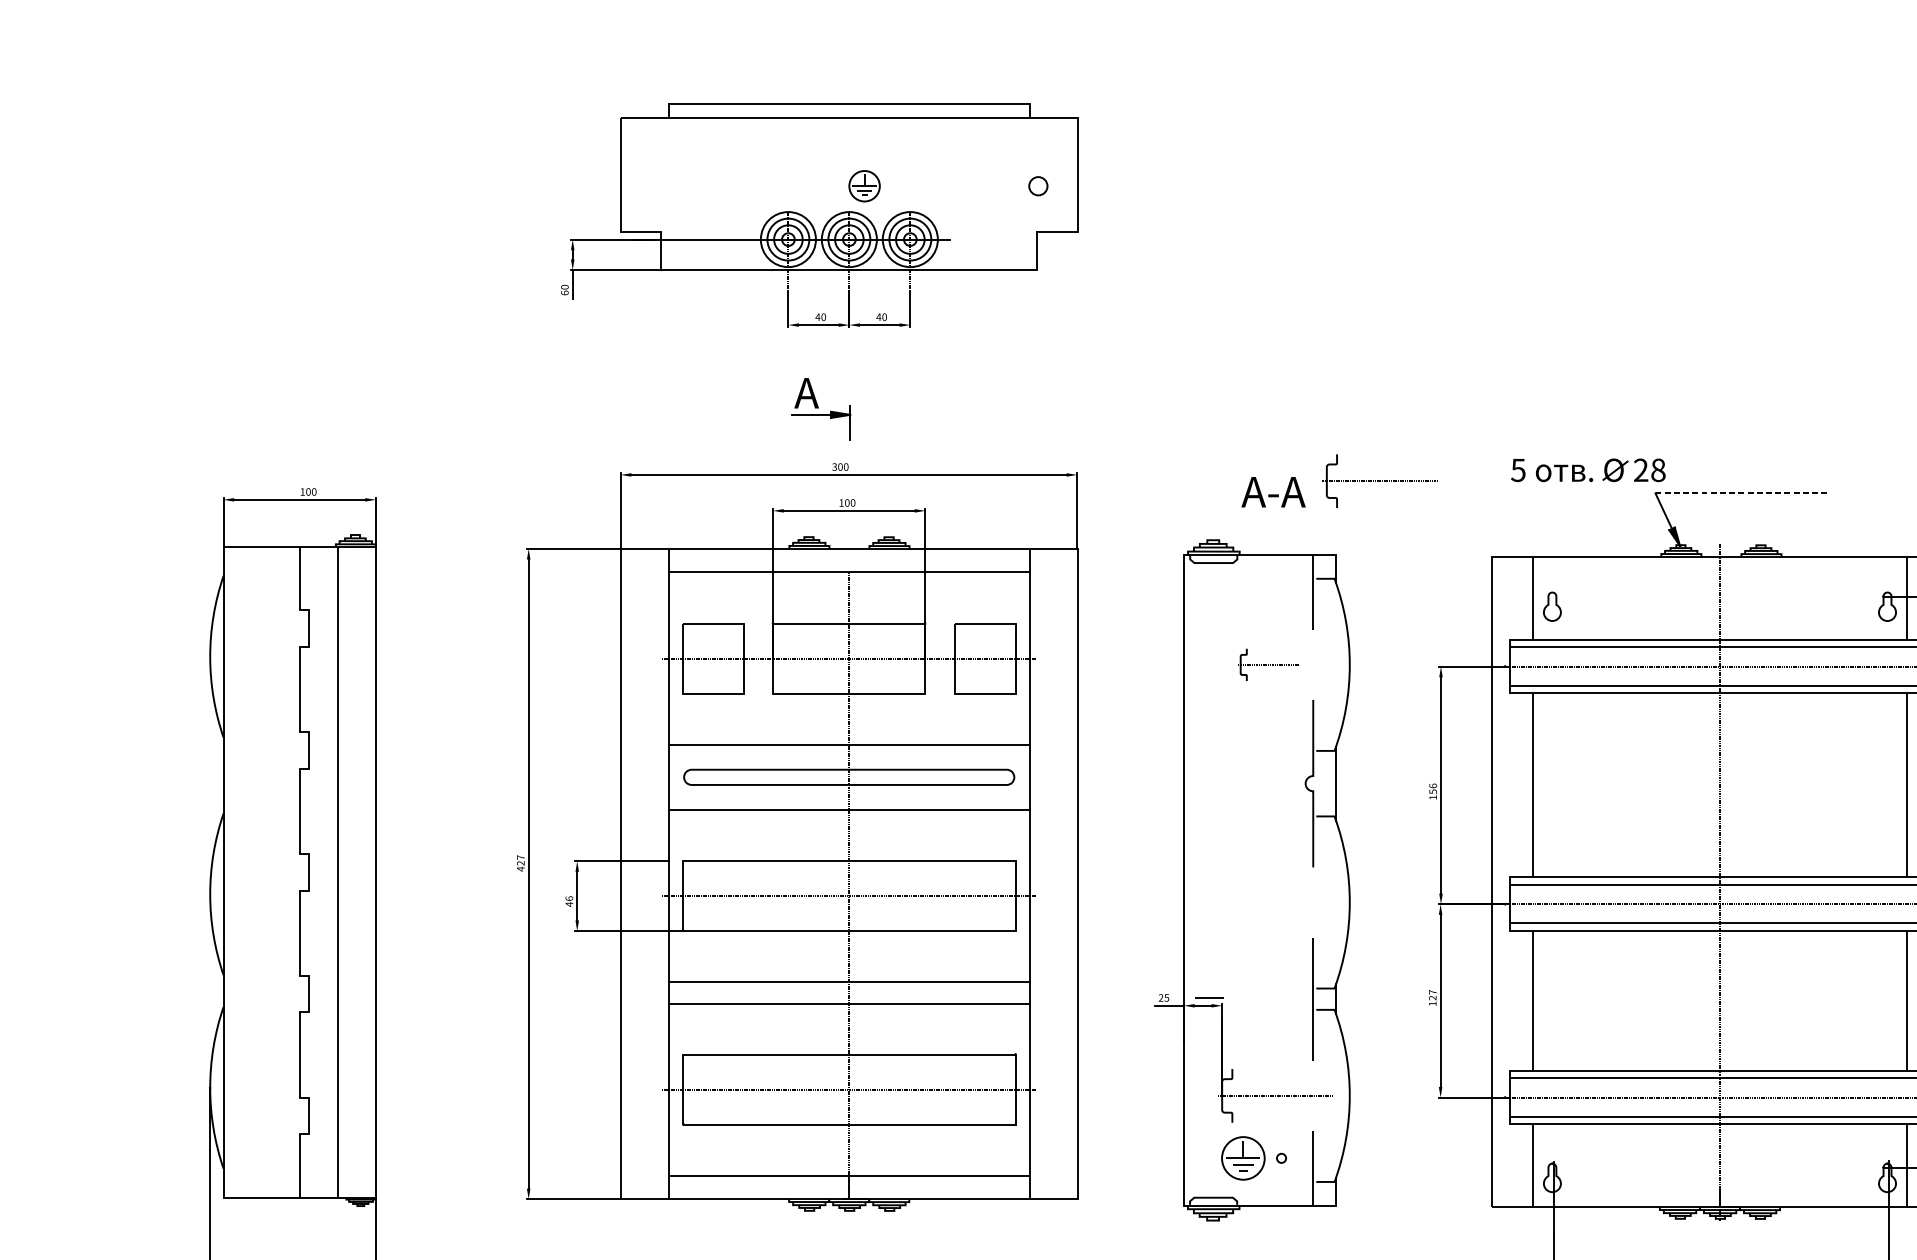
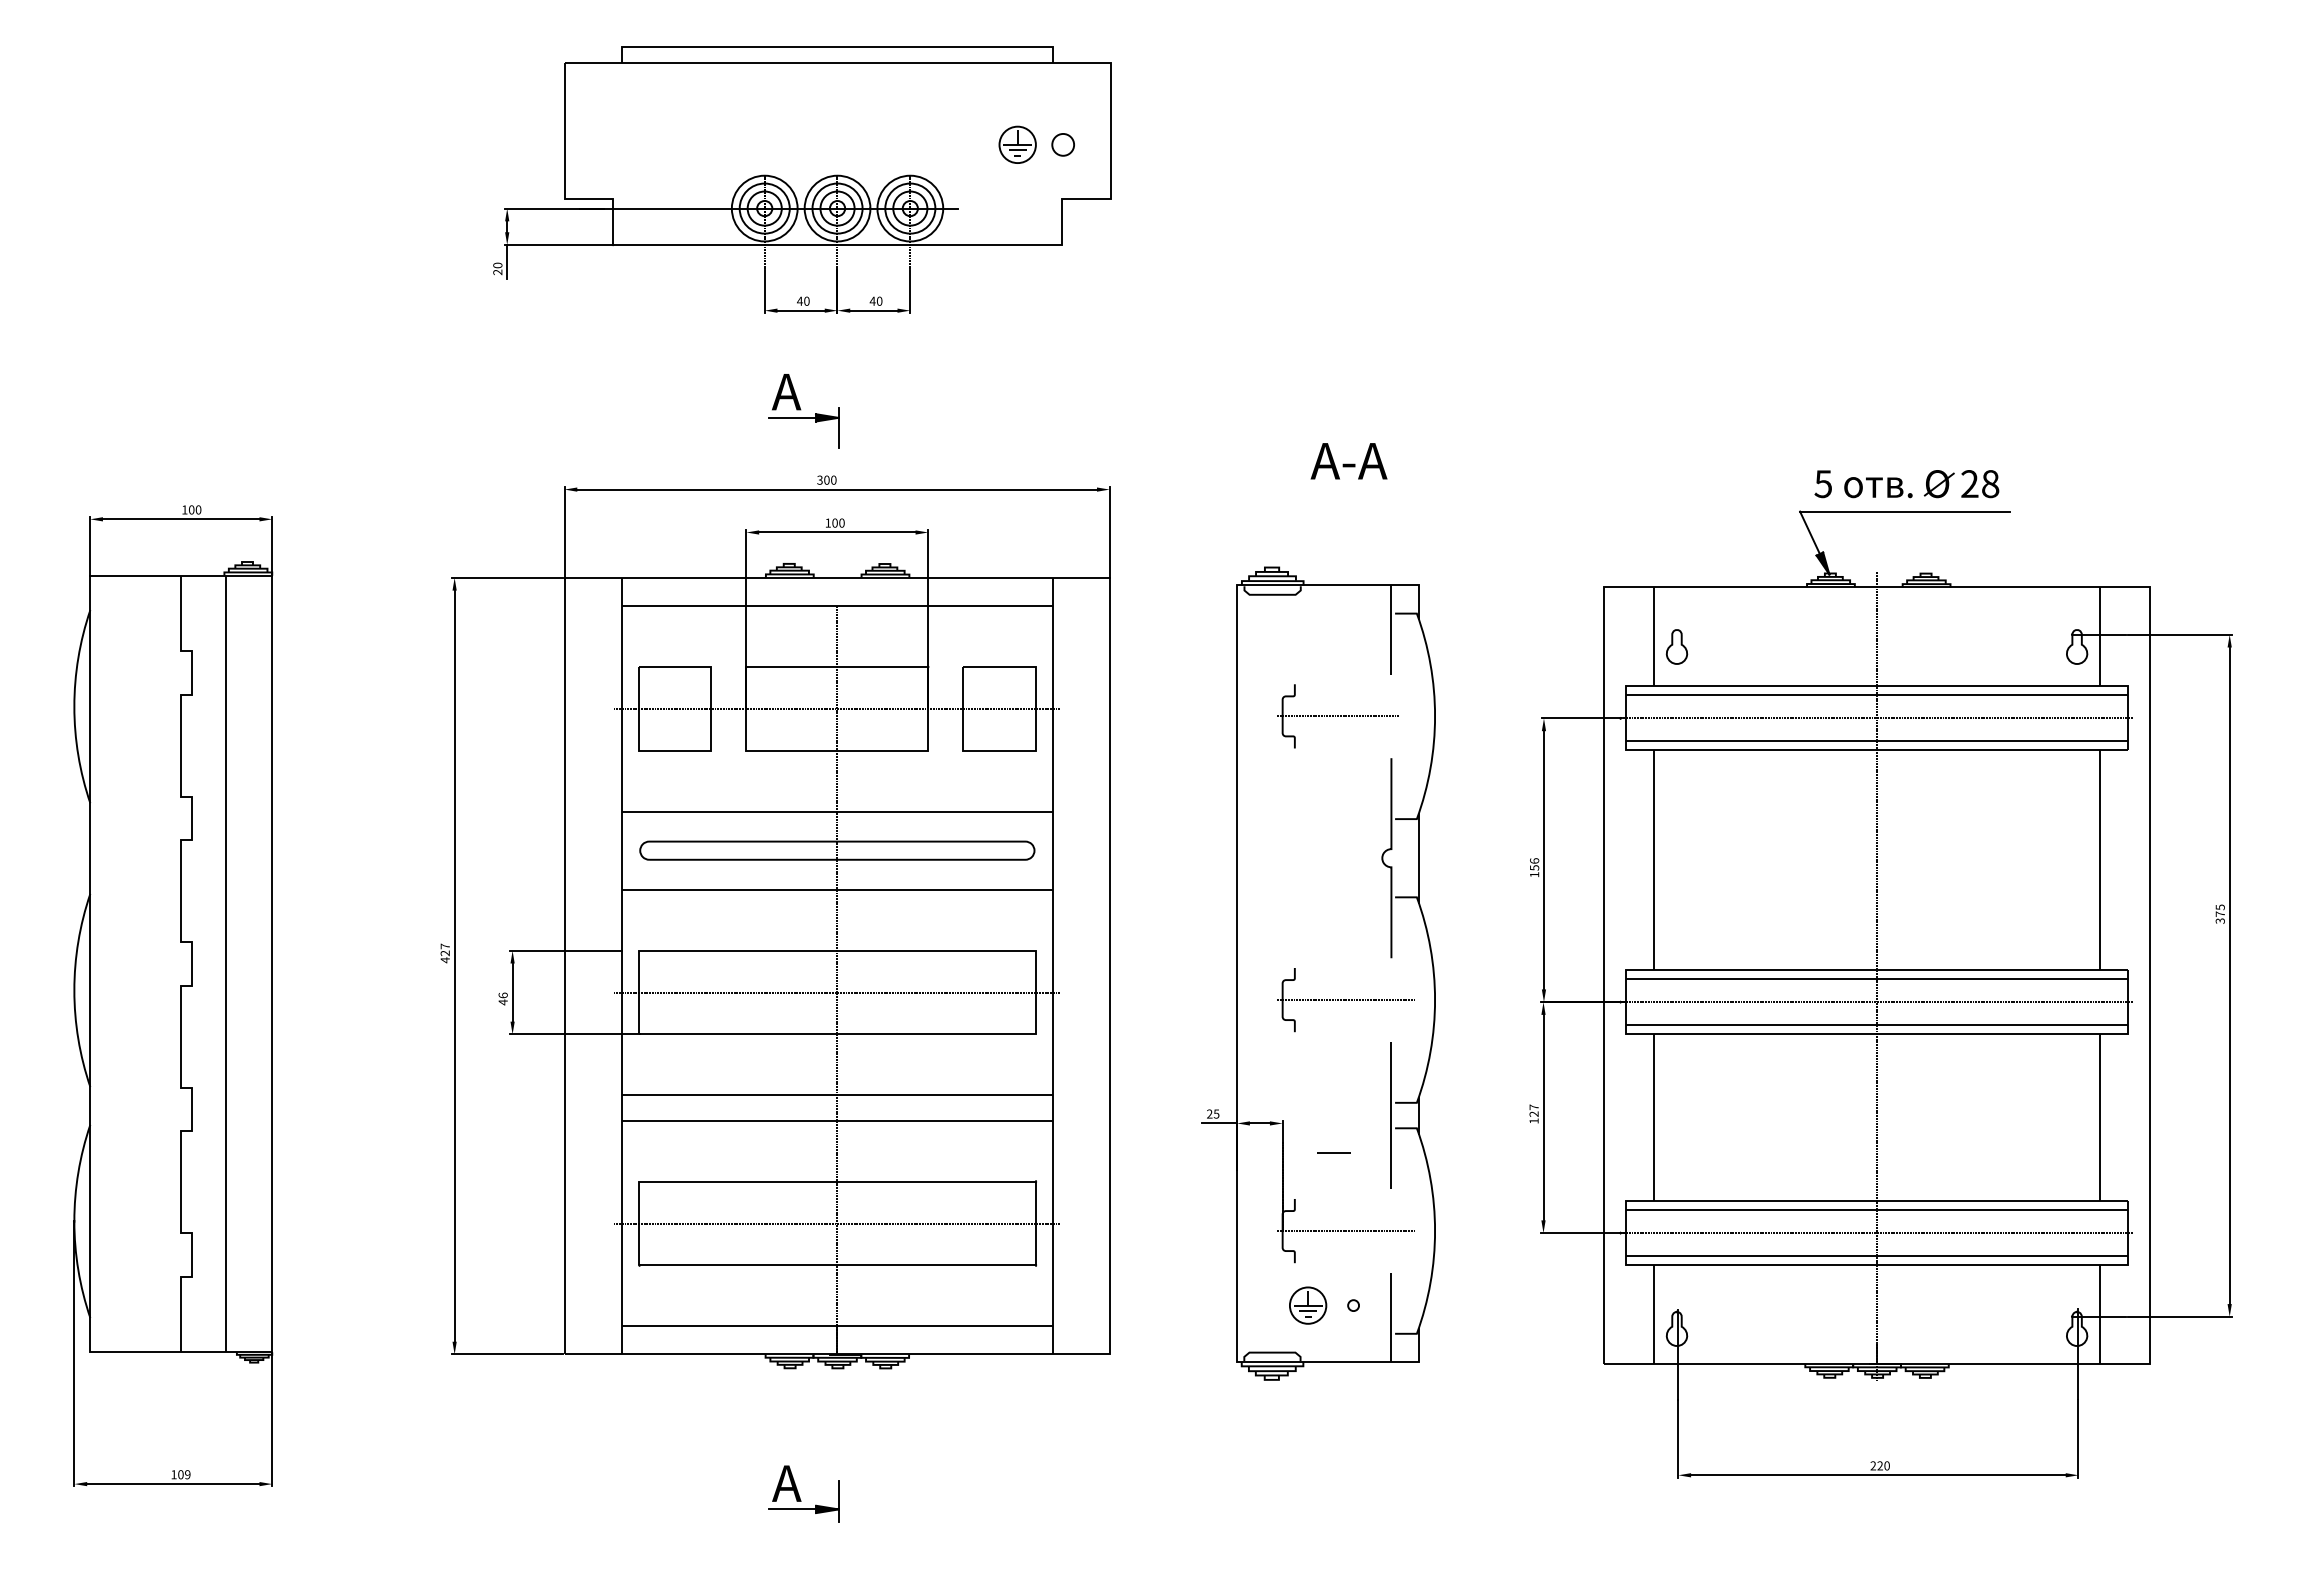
part: (864, 185) -> (1017, 144), moved
text: (564, 293) -> (497, 272), 60 -> 20
part: (1588, 470) -> (1906, 484), moved
part: (1379, 481) -> (1345, 1000), moved
text: (1273, 492) -> (1348, 461), moved
line: (1742, 493) -> (1904, 511), dashed -> solid
part: (1268, 664) -> (1337, 716), size x1.67
line: (1209, 997) -> (1333, 1152), moved
part: (1243, 1158) -> (1308, 1305), size x0.71

